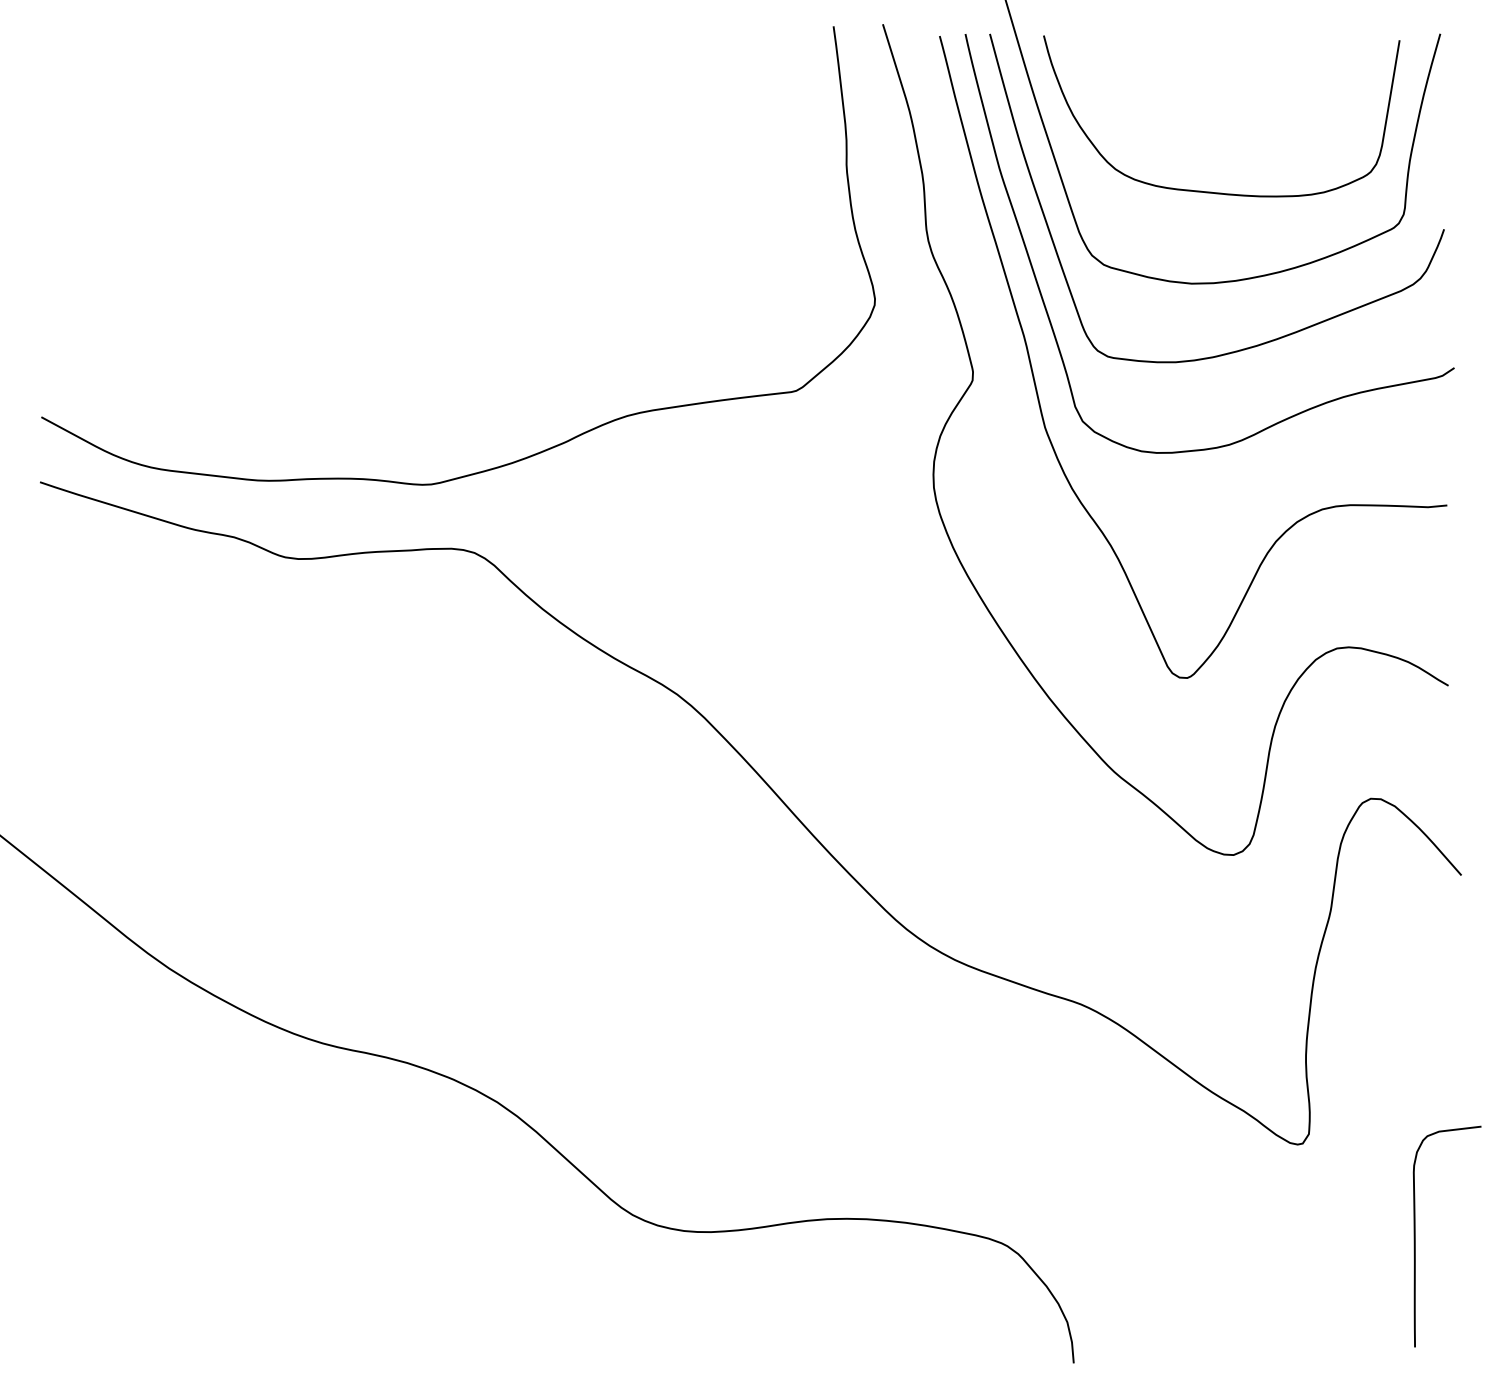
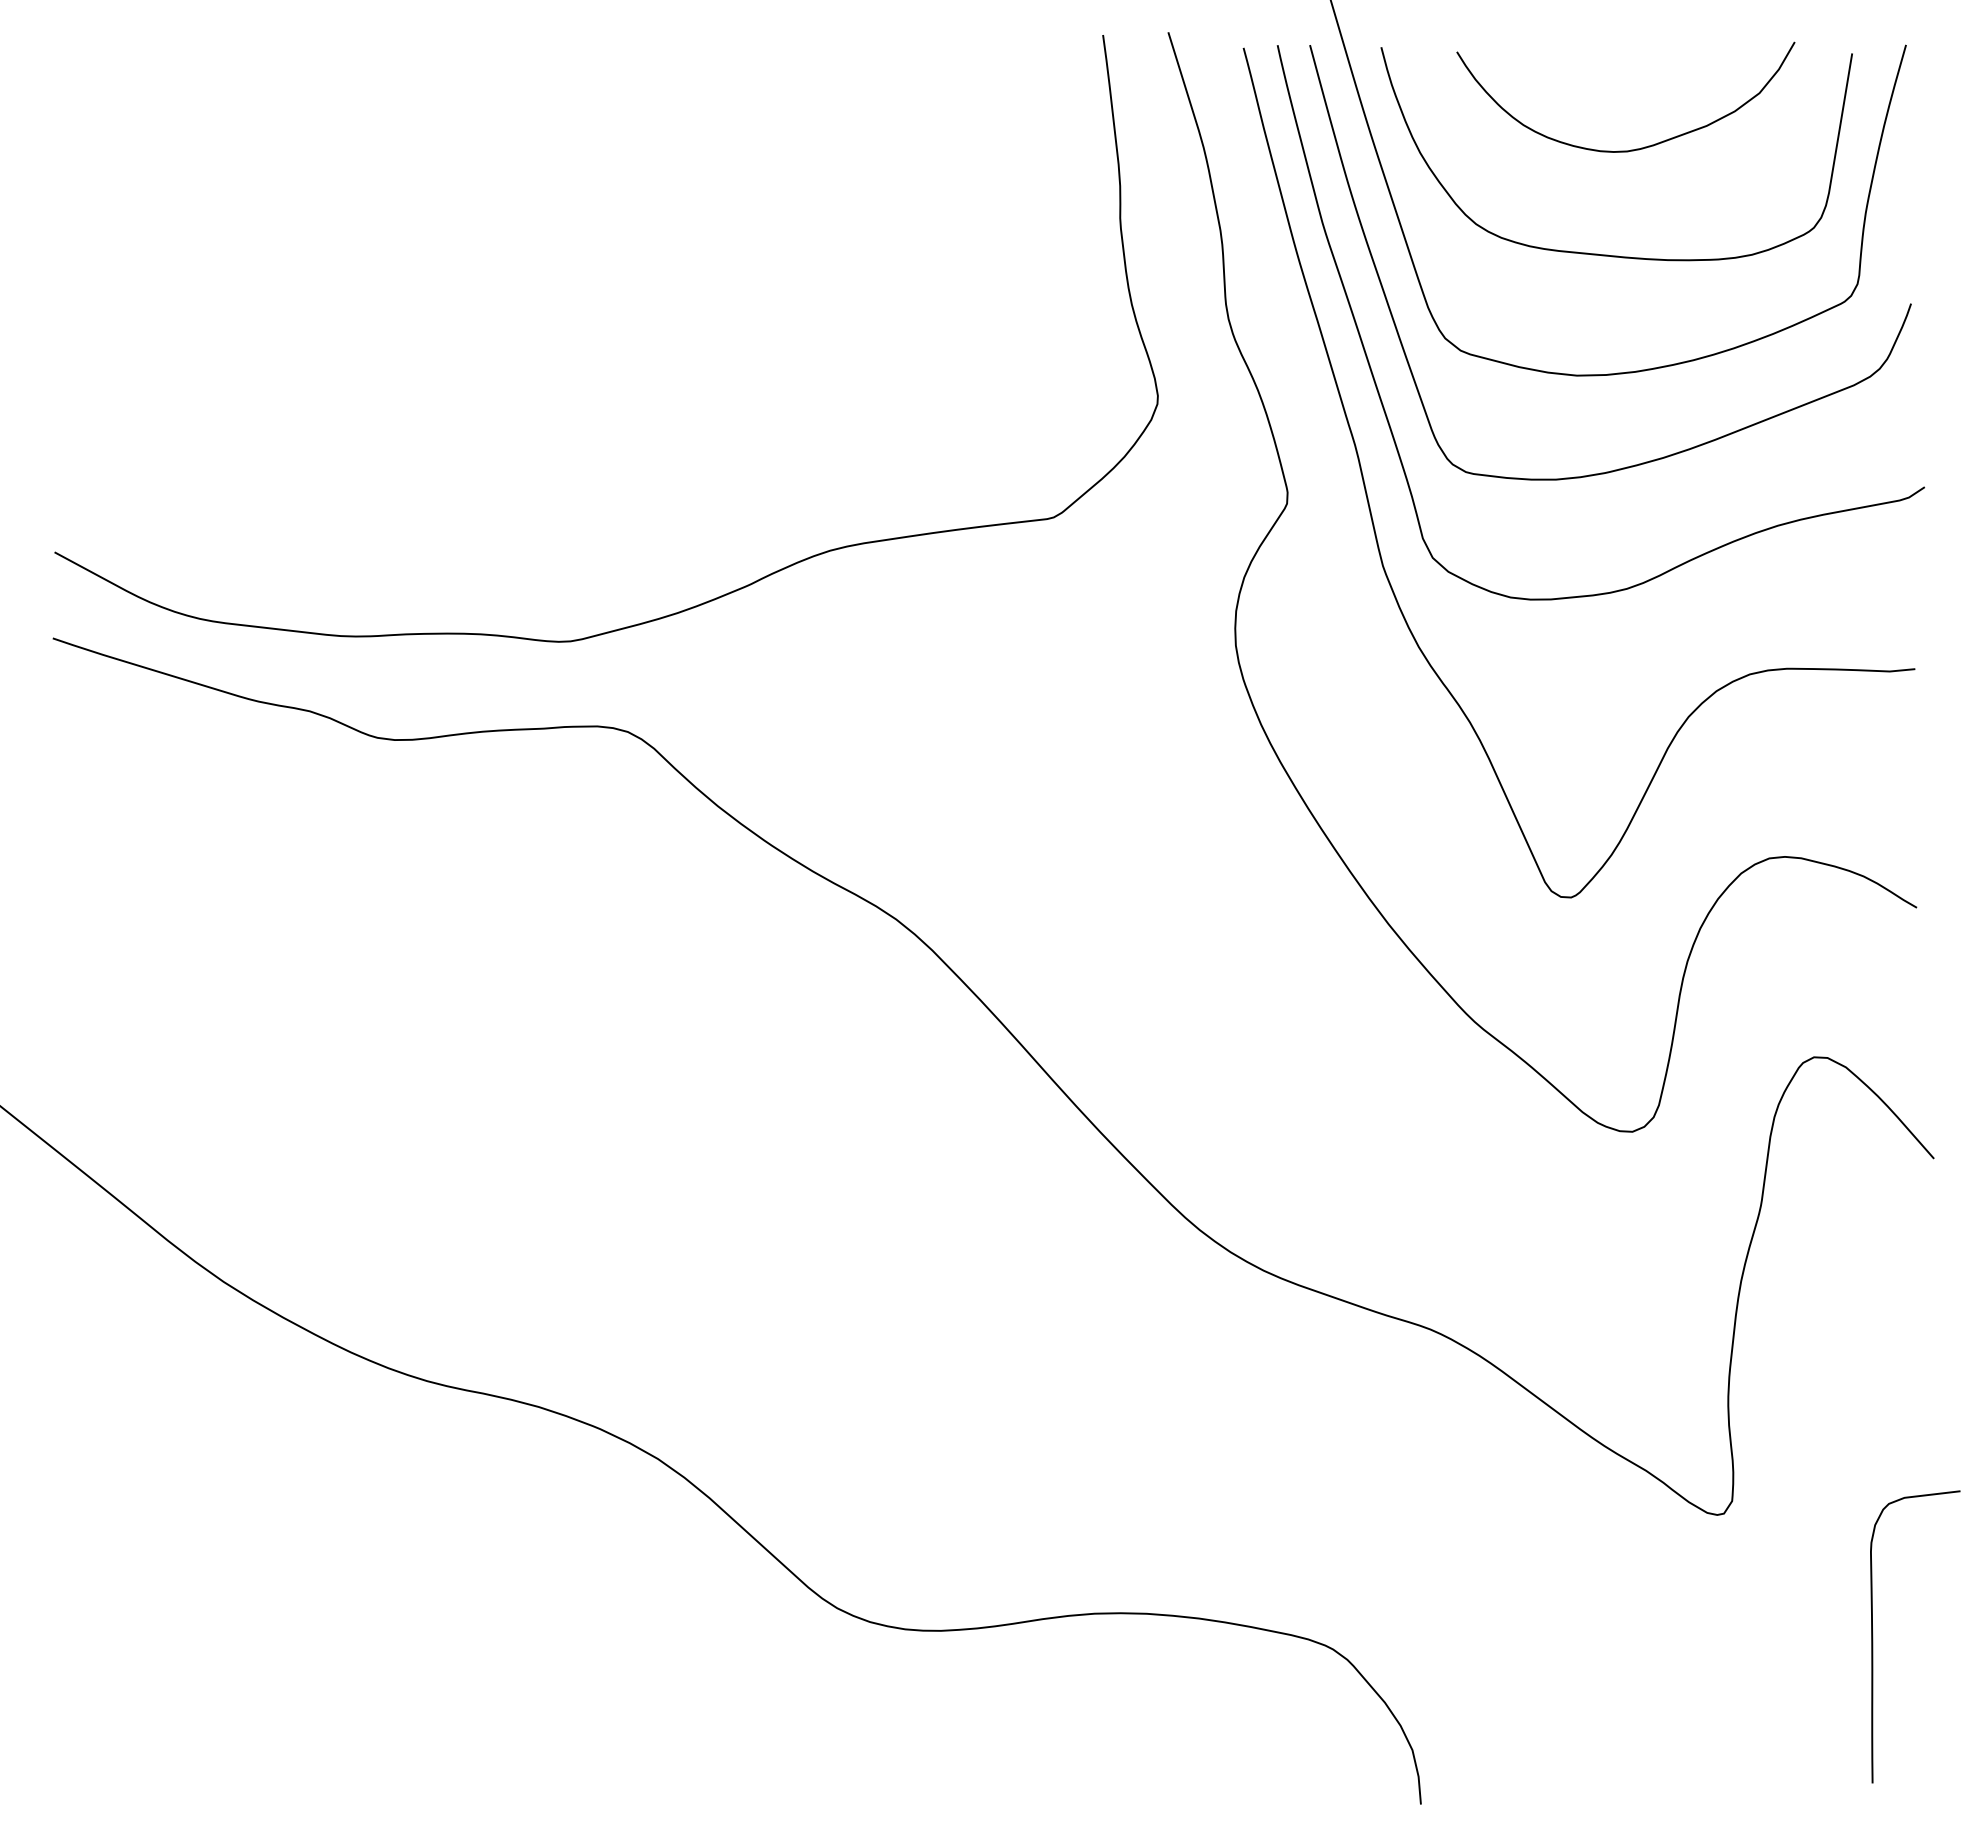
curve: (1236, 112) -> (1636, 148), added

